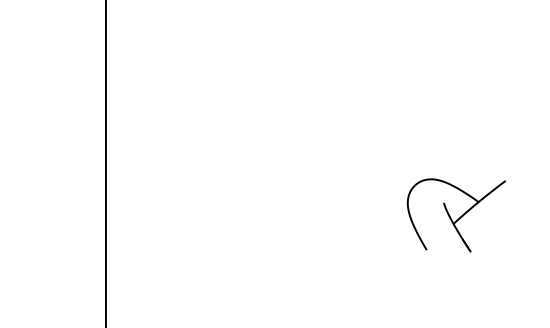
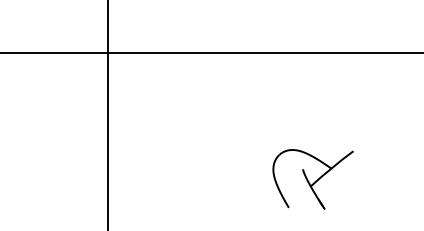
part: (455, 215) -> (312, 179), size x1.4

